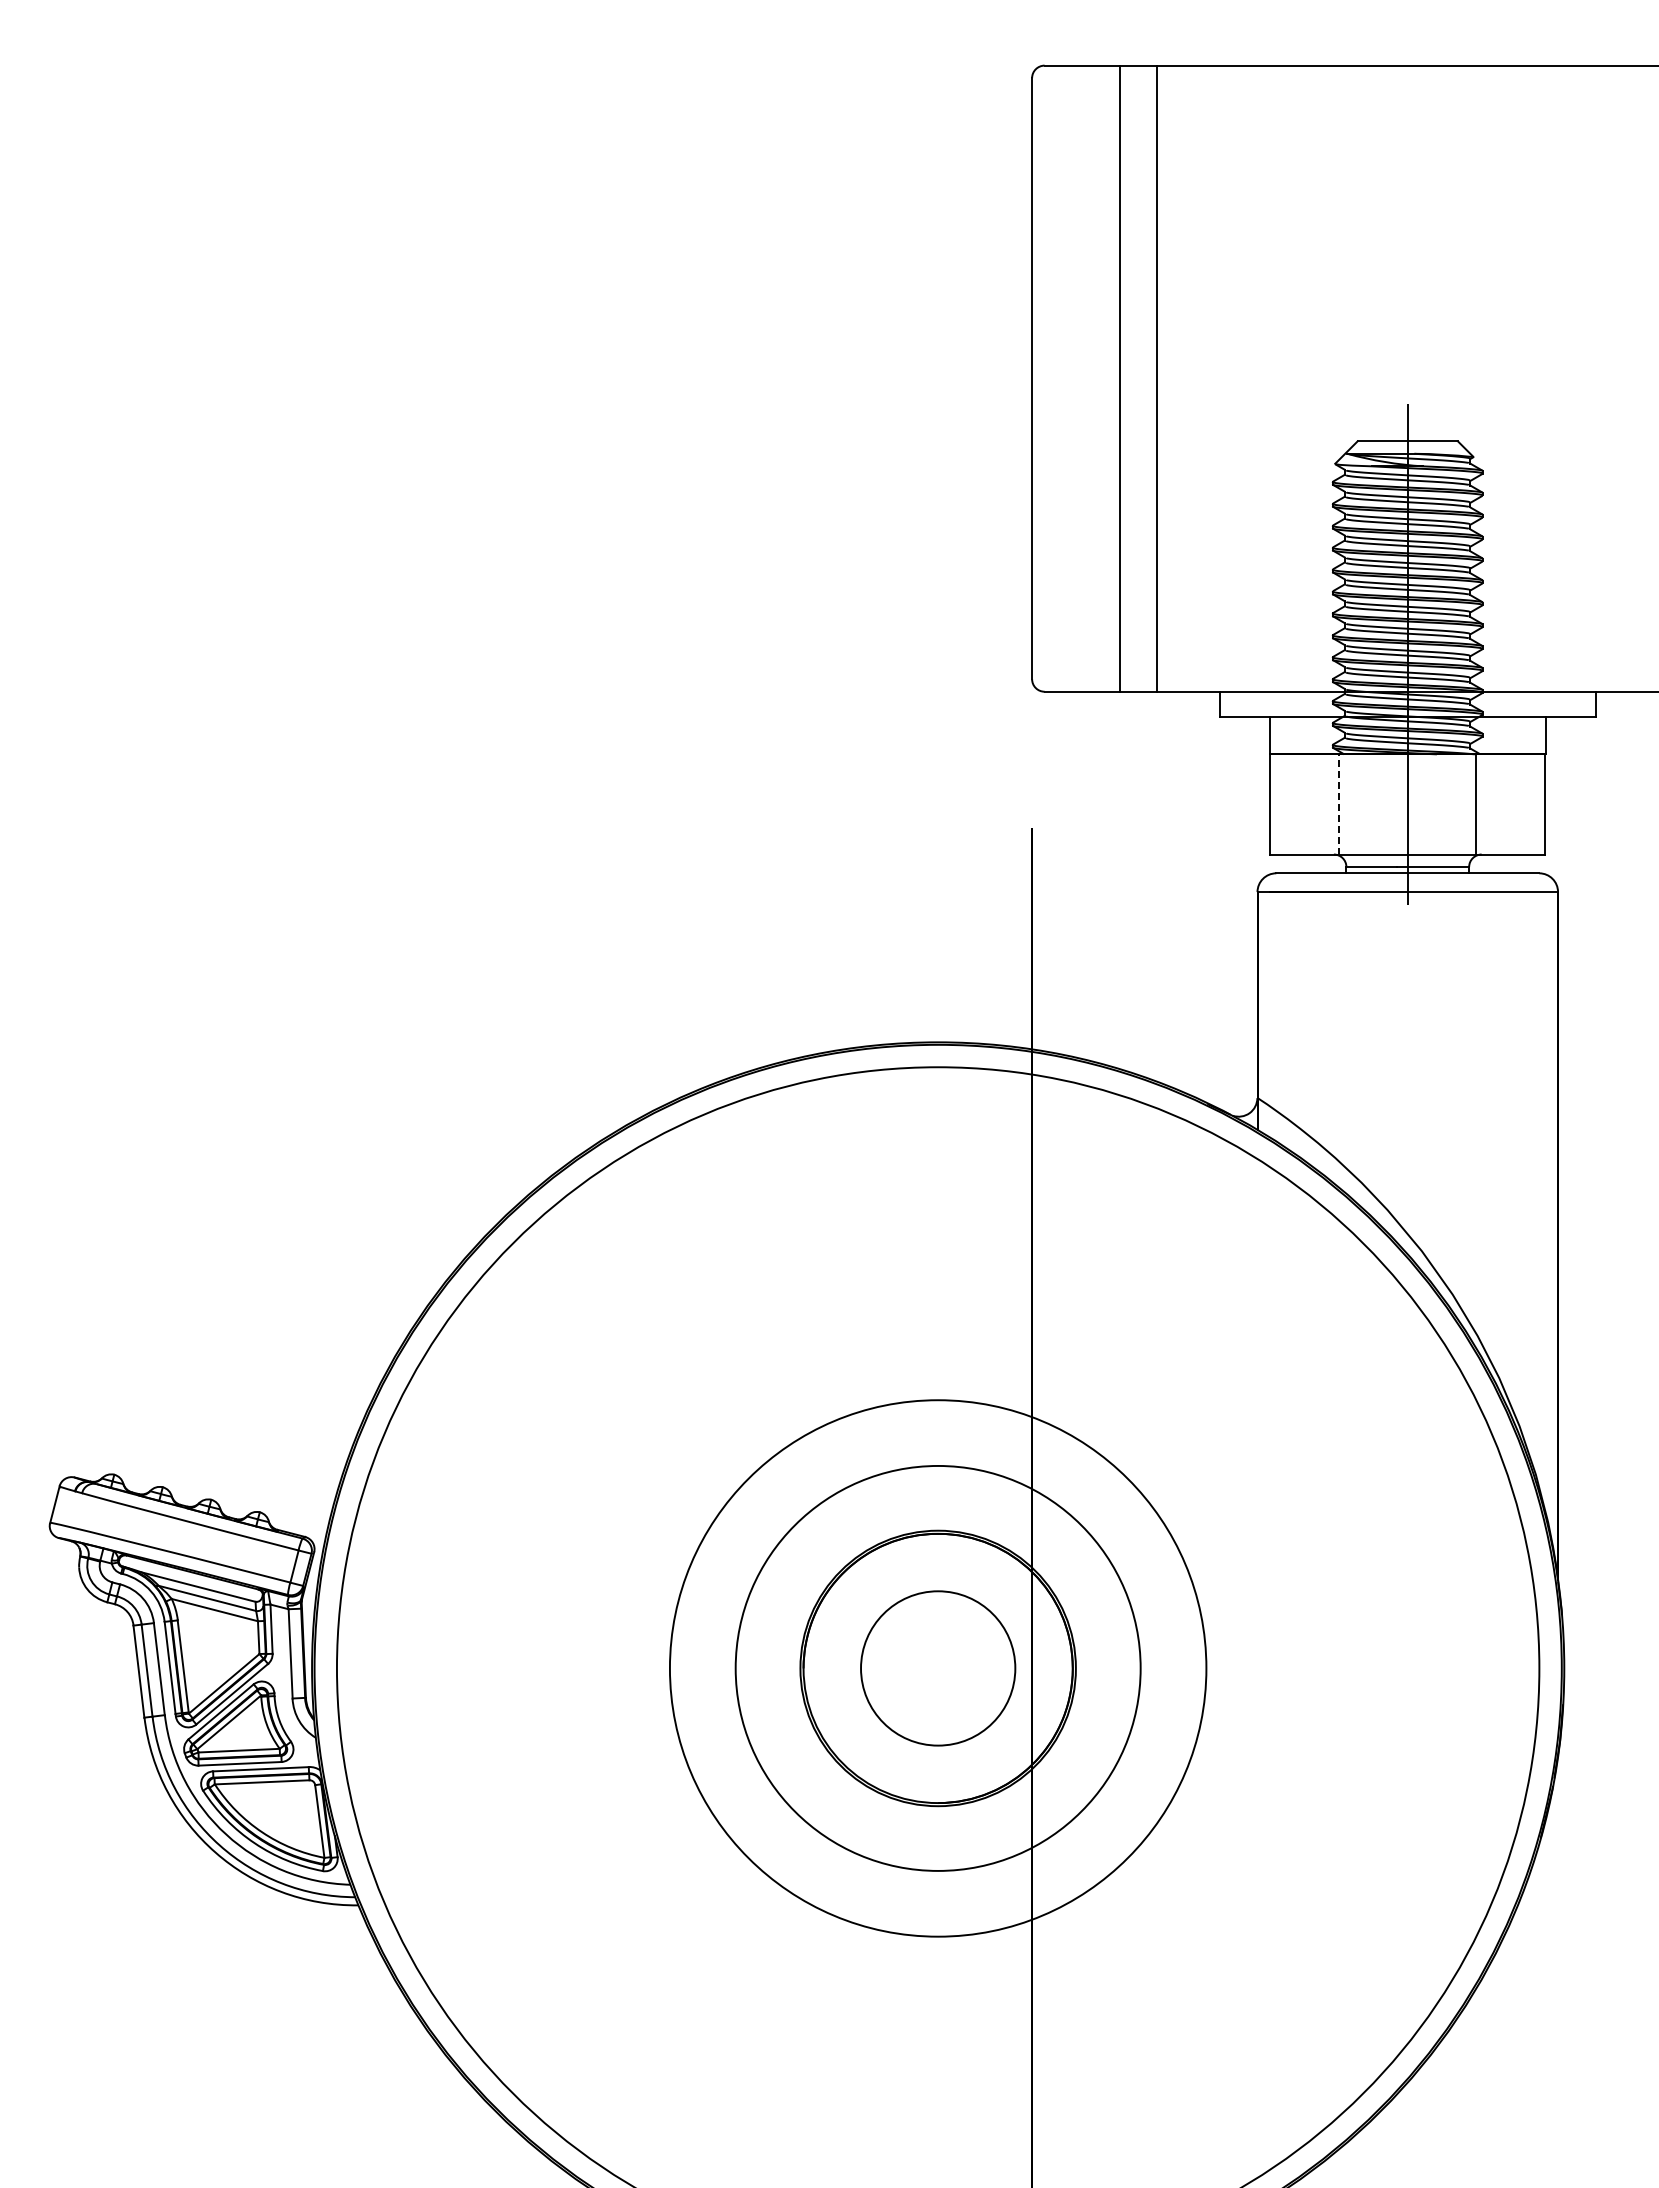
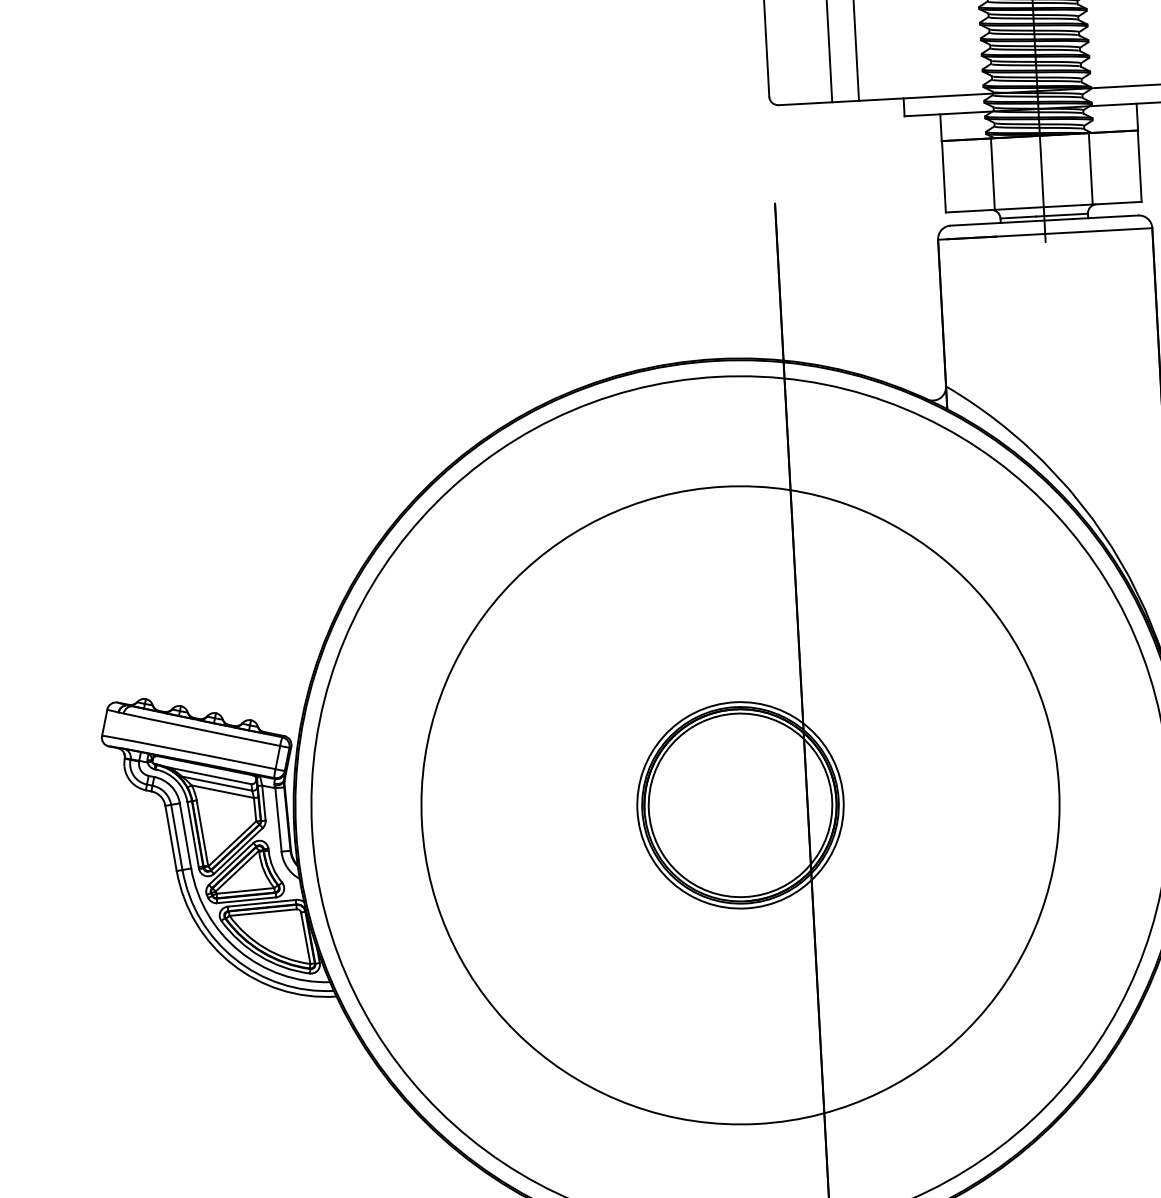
line: (1339, 803) -> (993, 173), dashed -> solid
circle: (937, 1668) -> (740, 805), size x0.71
circle: (937, 1668) -> (740, 805), size x1.67
circle: (938, 1668) -> (740, 805), size x1.67

